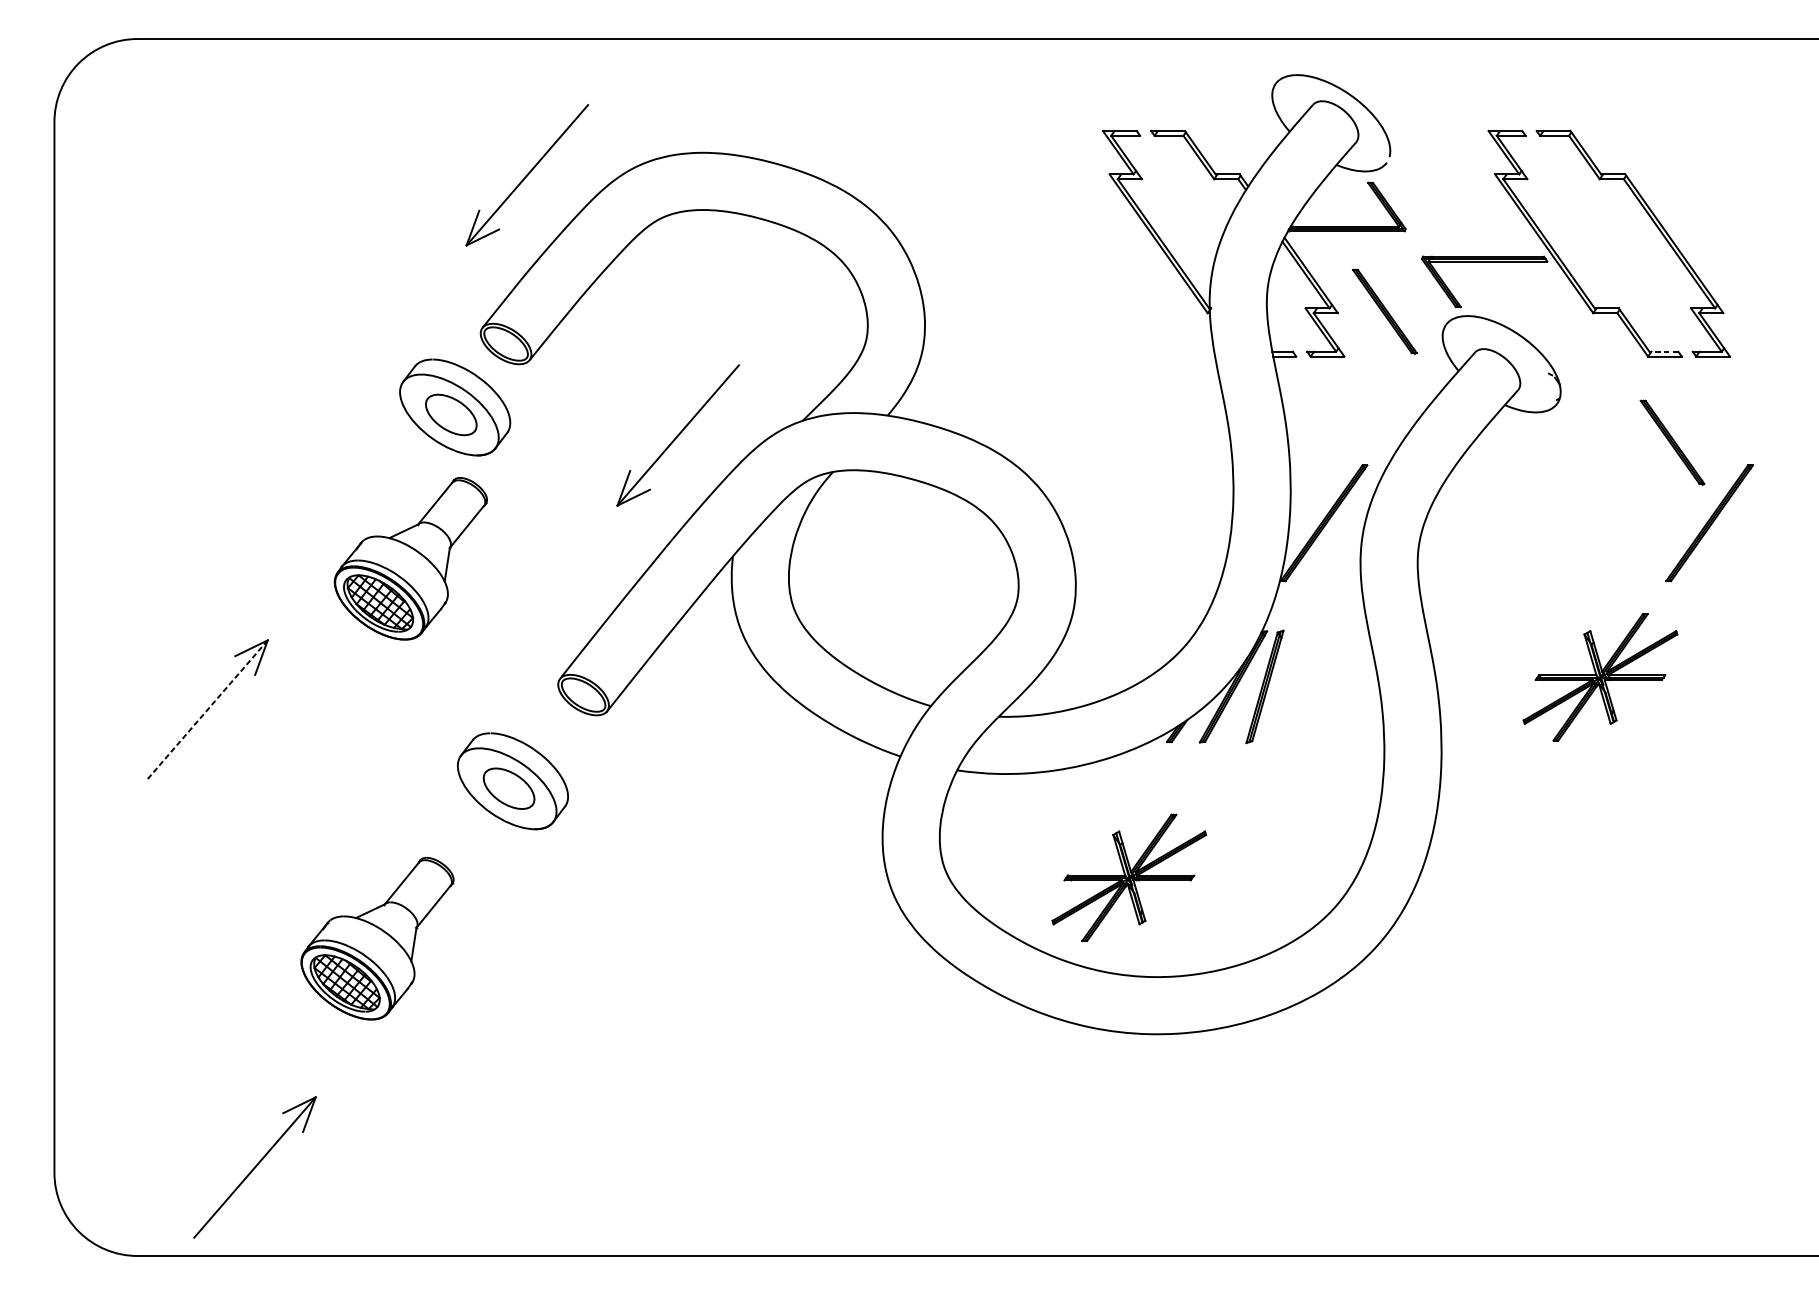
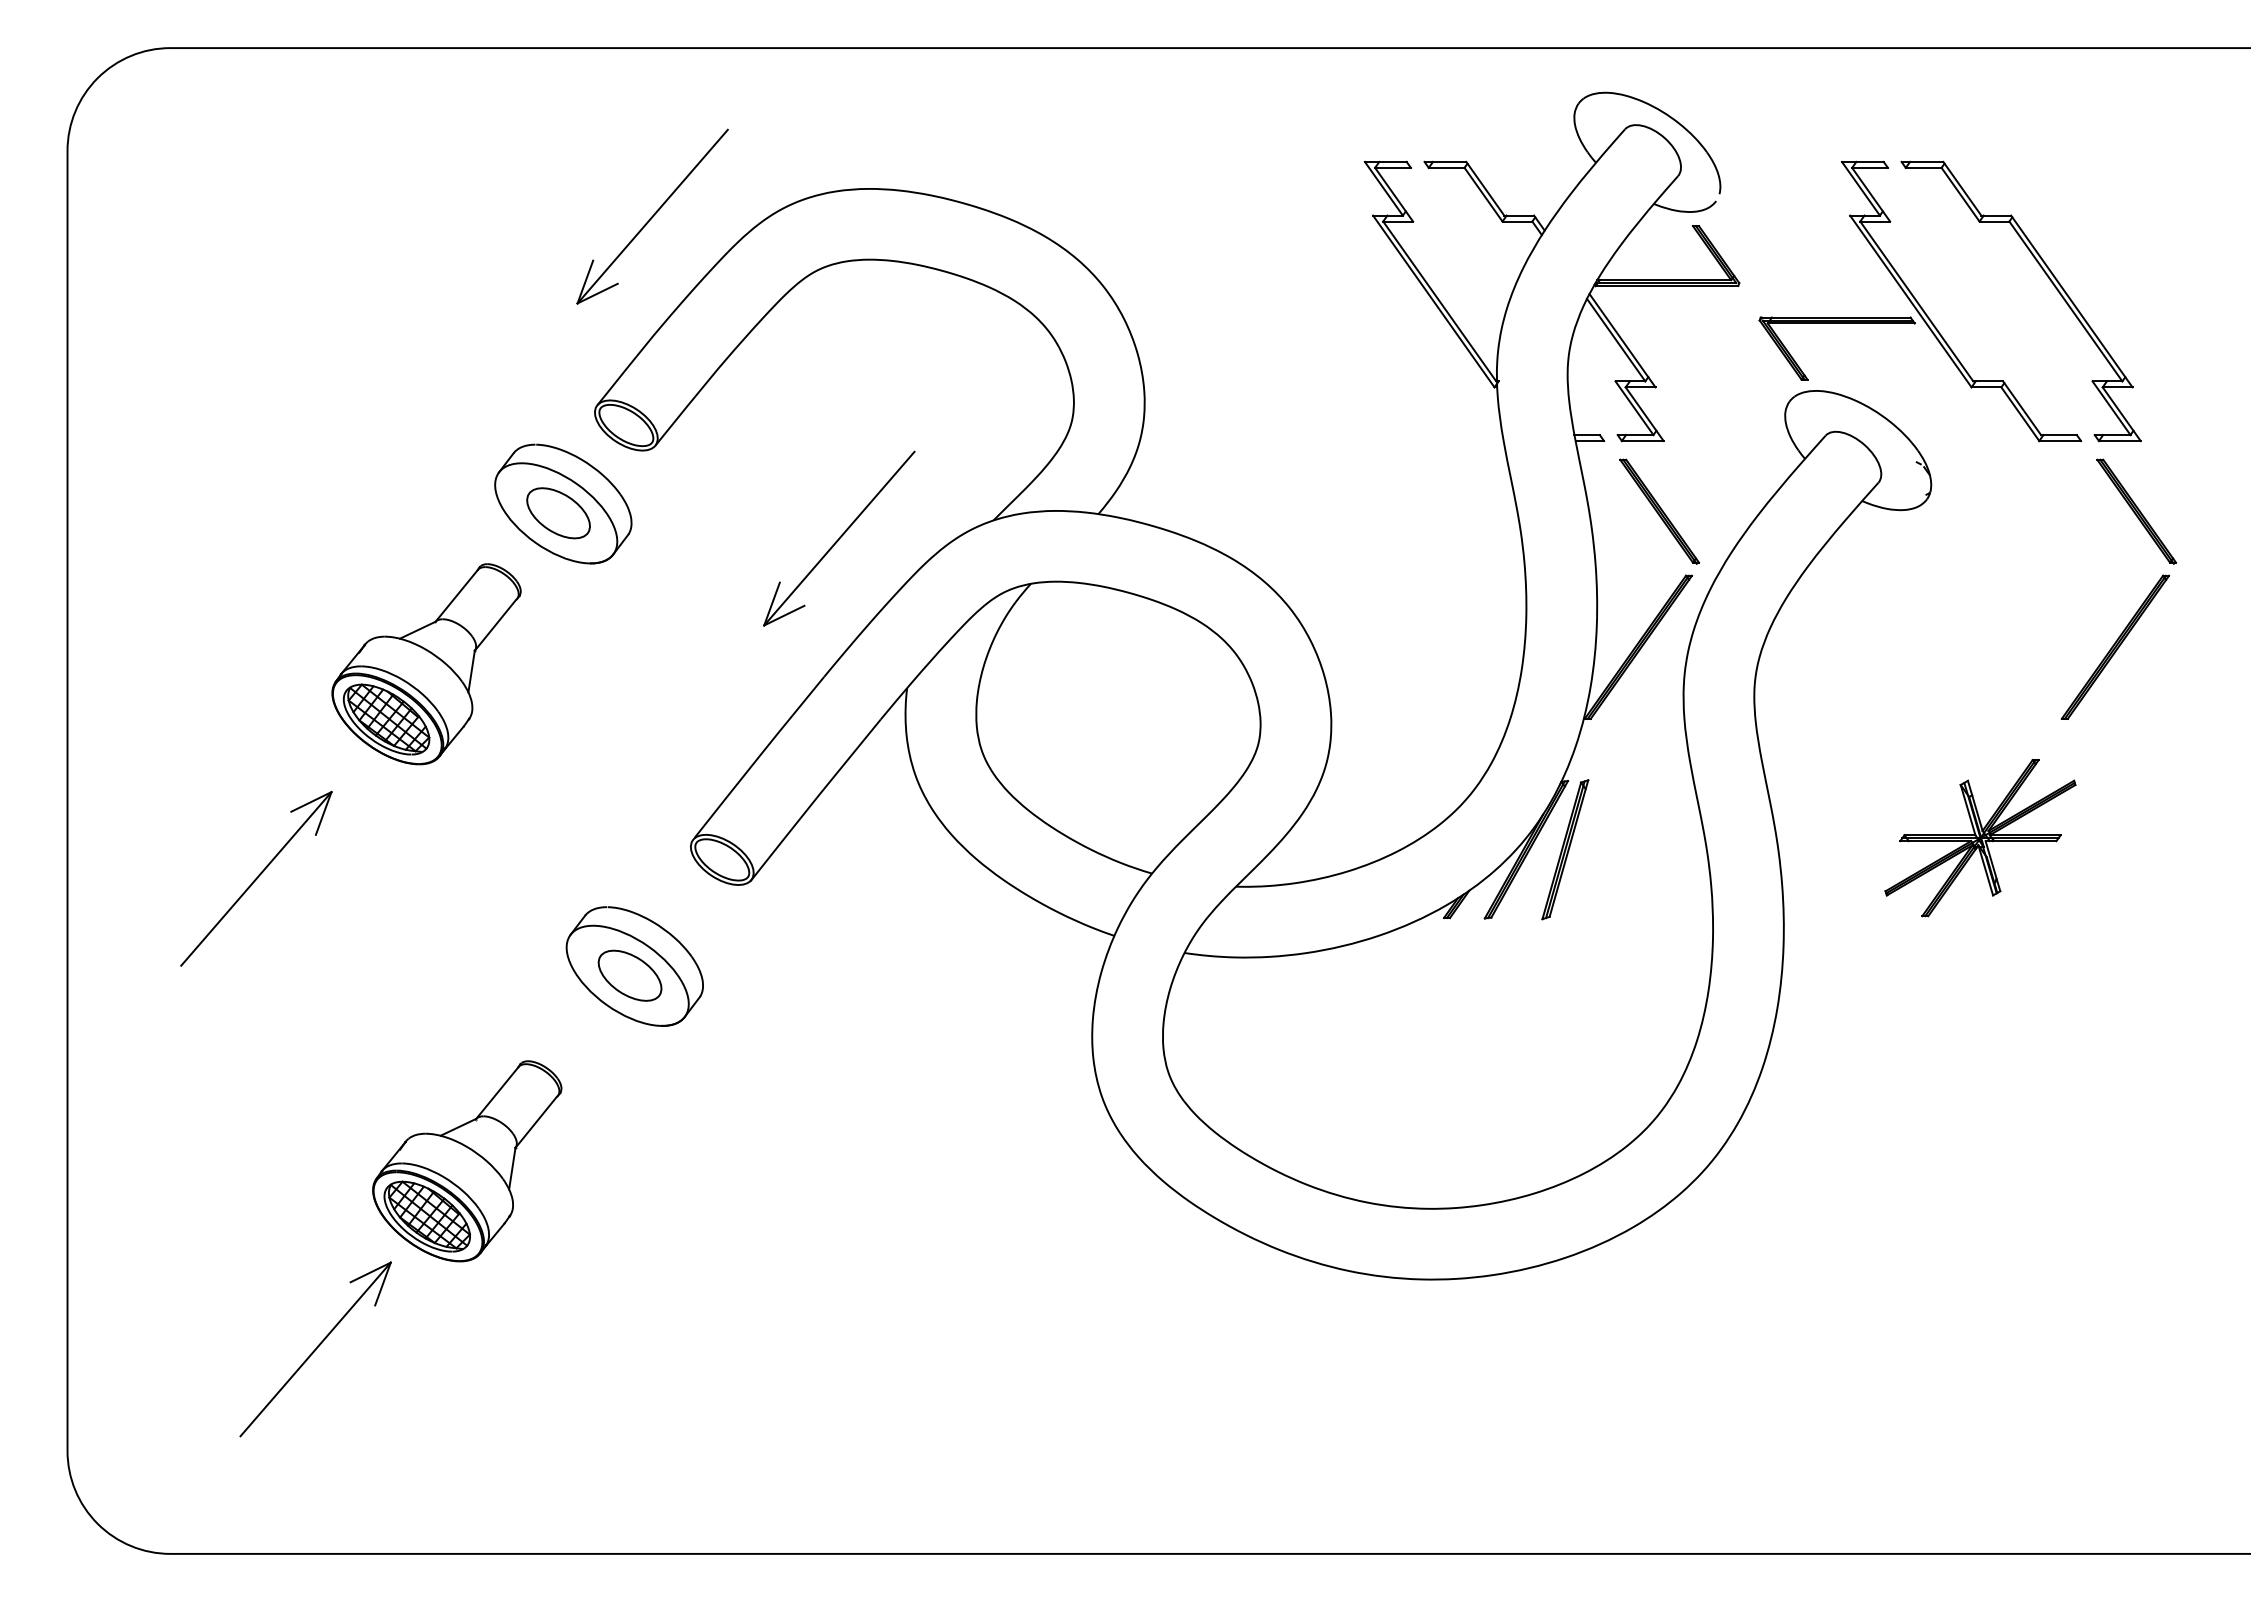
part: (1384, 311) -> (1659, 511), moved
line: (1663, 352) -> (2058, 435), dashed -> solid
part: (1672, 442) -> (2136, 511), moved
part: (410, 559) -> (426, 664), moved
line: (207, 710) -> (256, 878), dashed -> solid
part: (1129, 877) -> (1397, 1085), removed
part: (254, 1167) -> (315, 1349), moved

